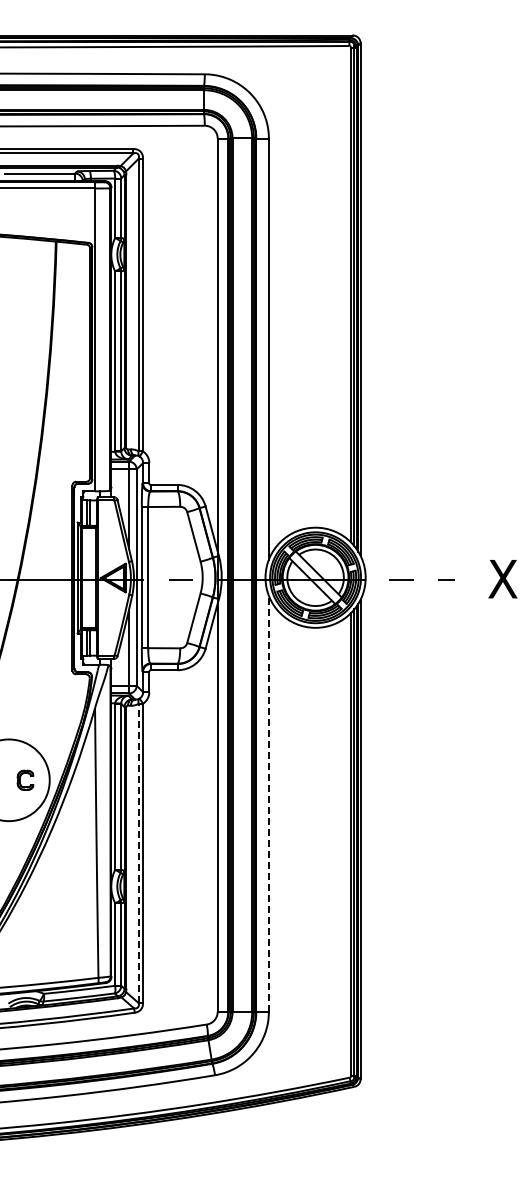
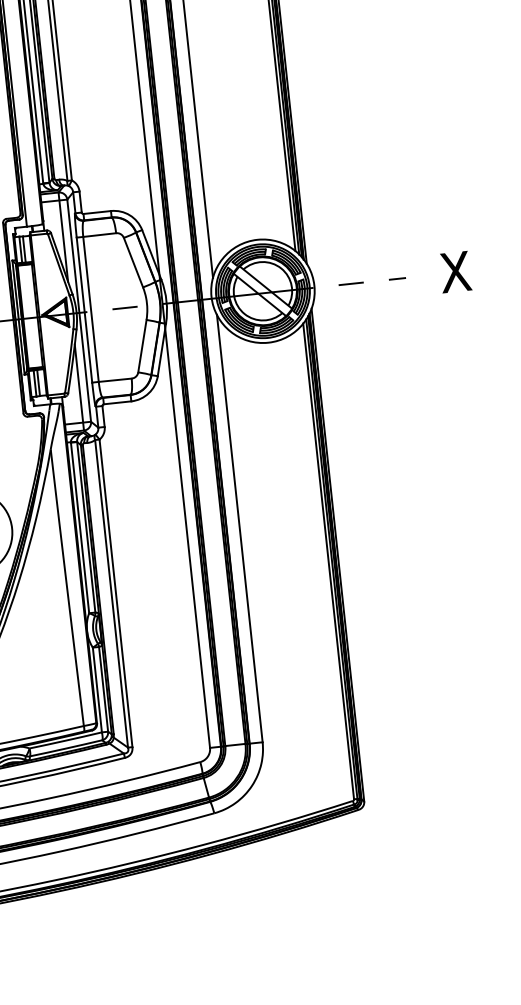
line: (268, 803) -> (239, 528), dashed -> solid
line: (138, 853) -> (111, 593), dashed -> solid

